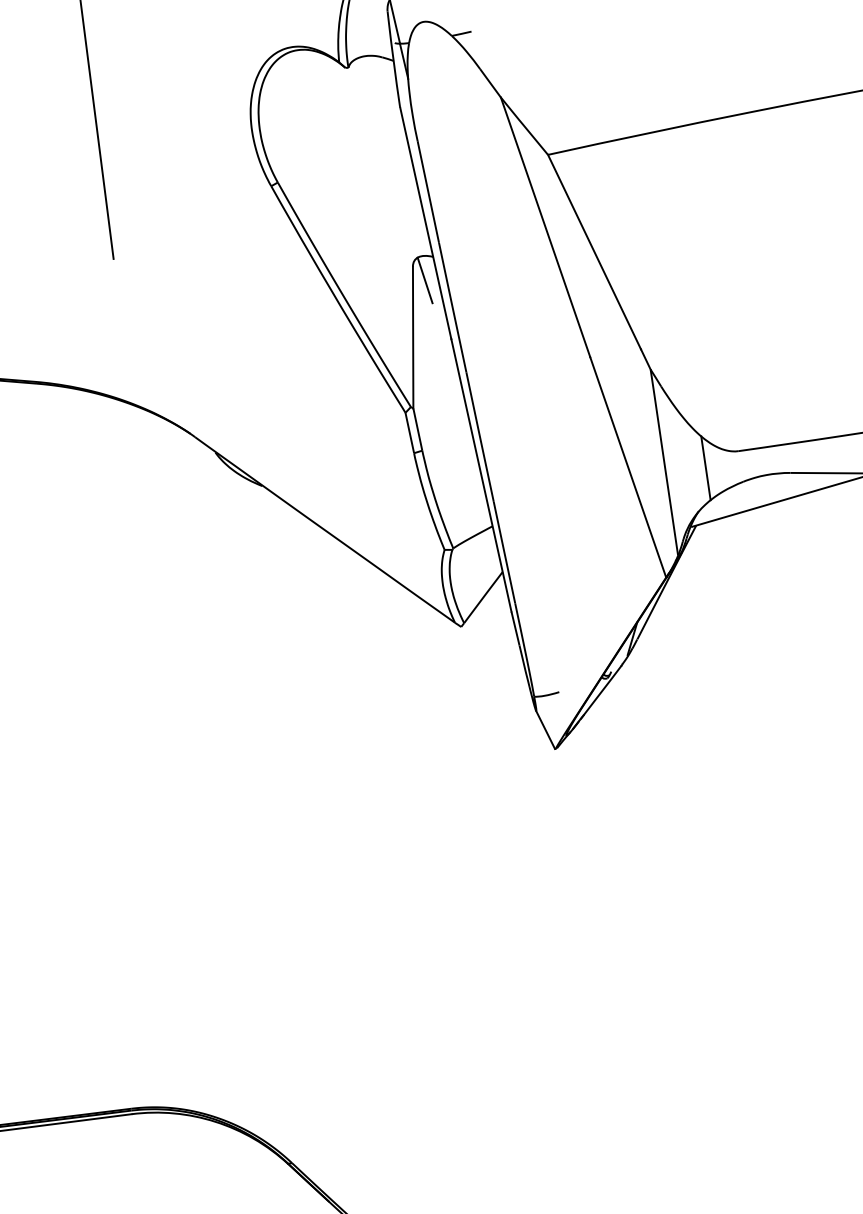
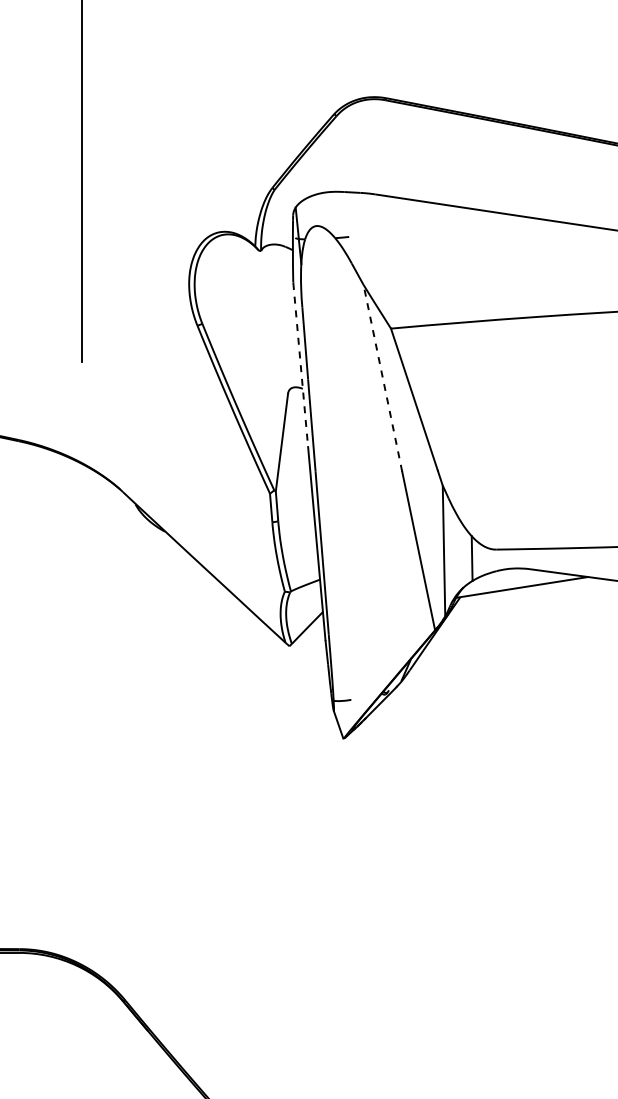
line: (425, 224) -> (300, 365), solid -> dashed
line: (544, 226) -> (382, 377), solid -> dashed
line: (425, 279) -> (295, 403), removed

